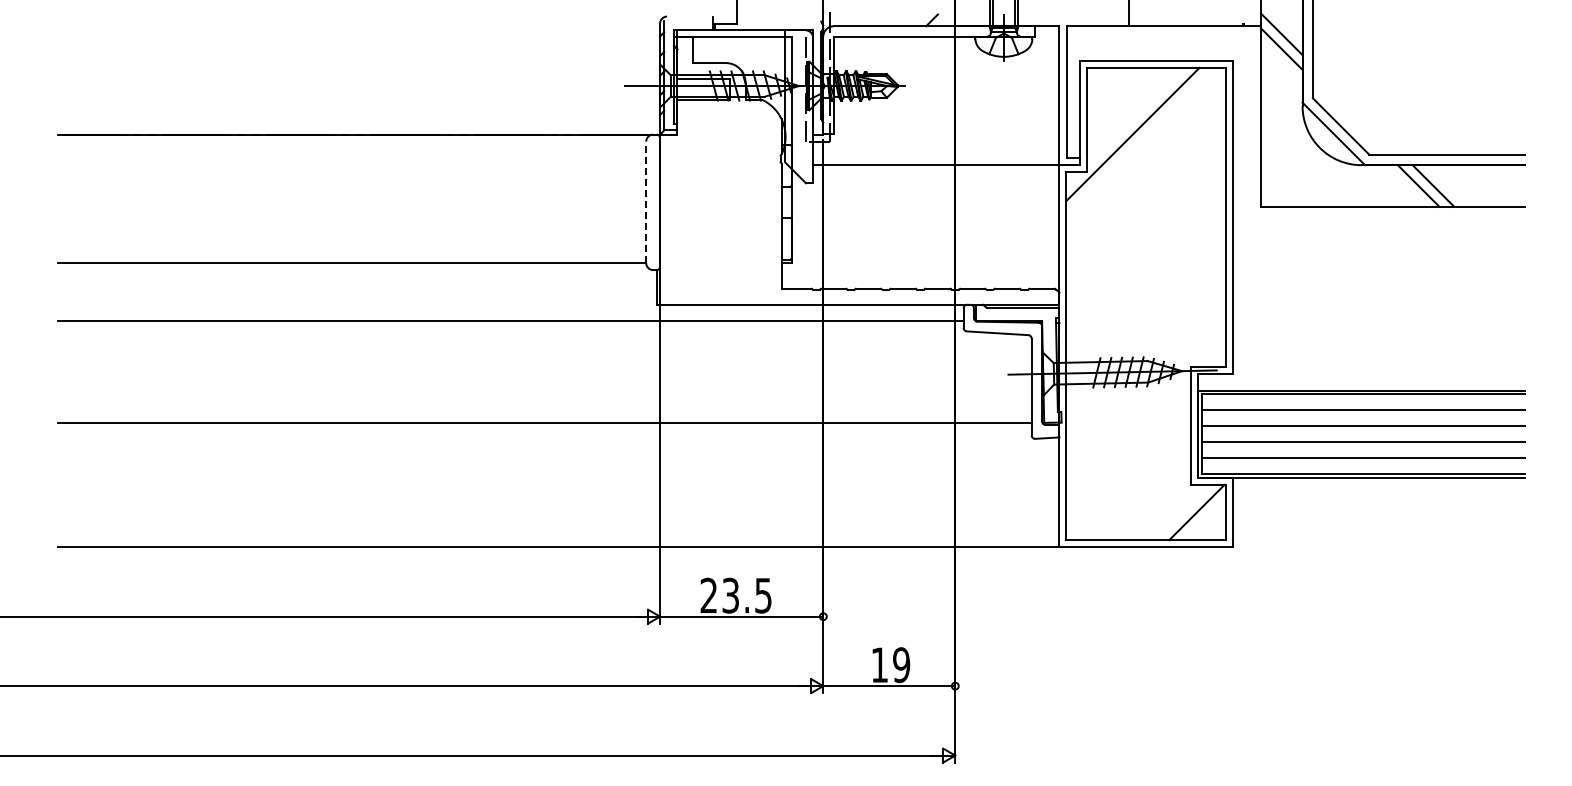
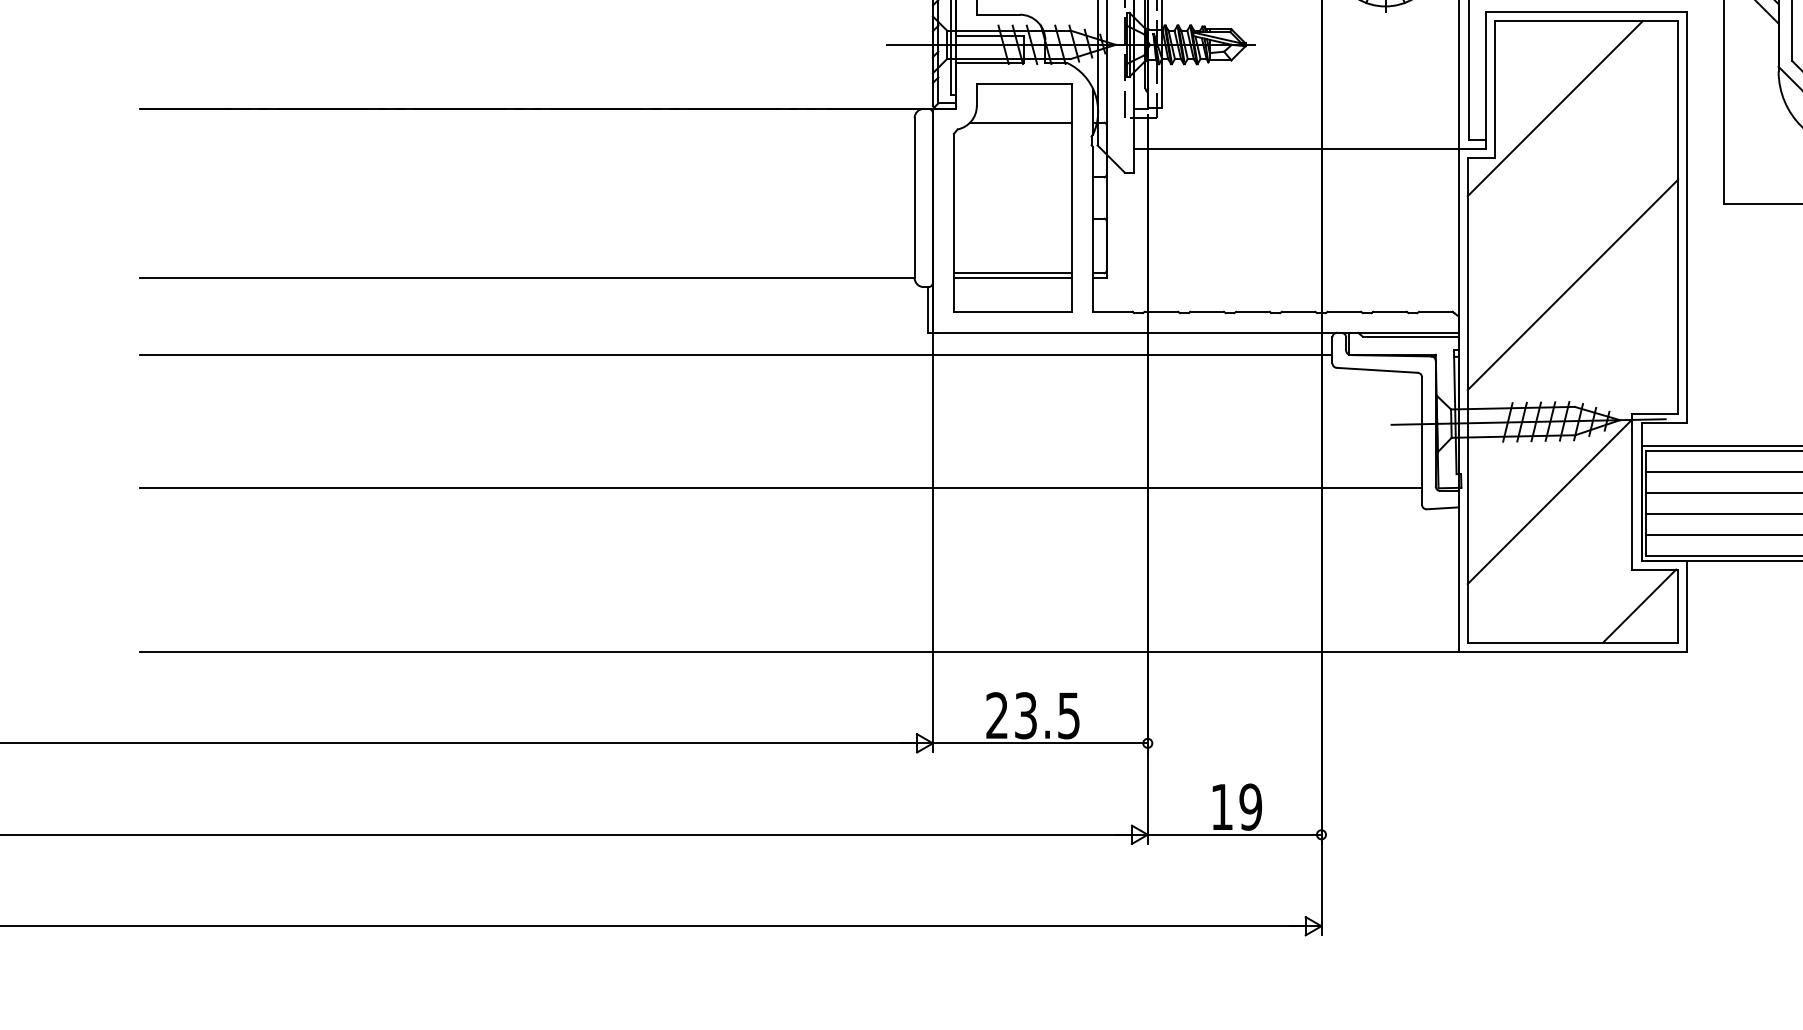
line: (646, 202) -> (915, 198), dashed -> solid
part: (720, 202) -> (1012, 198), added
line: (1146, 268) -> (1573, 285), added
line: (1128, 432) -> (1549, 500), added

